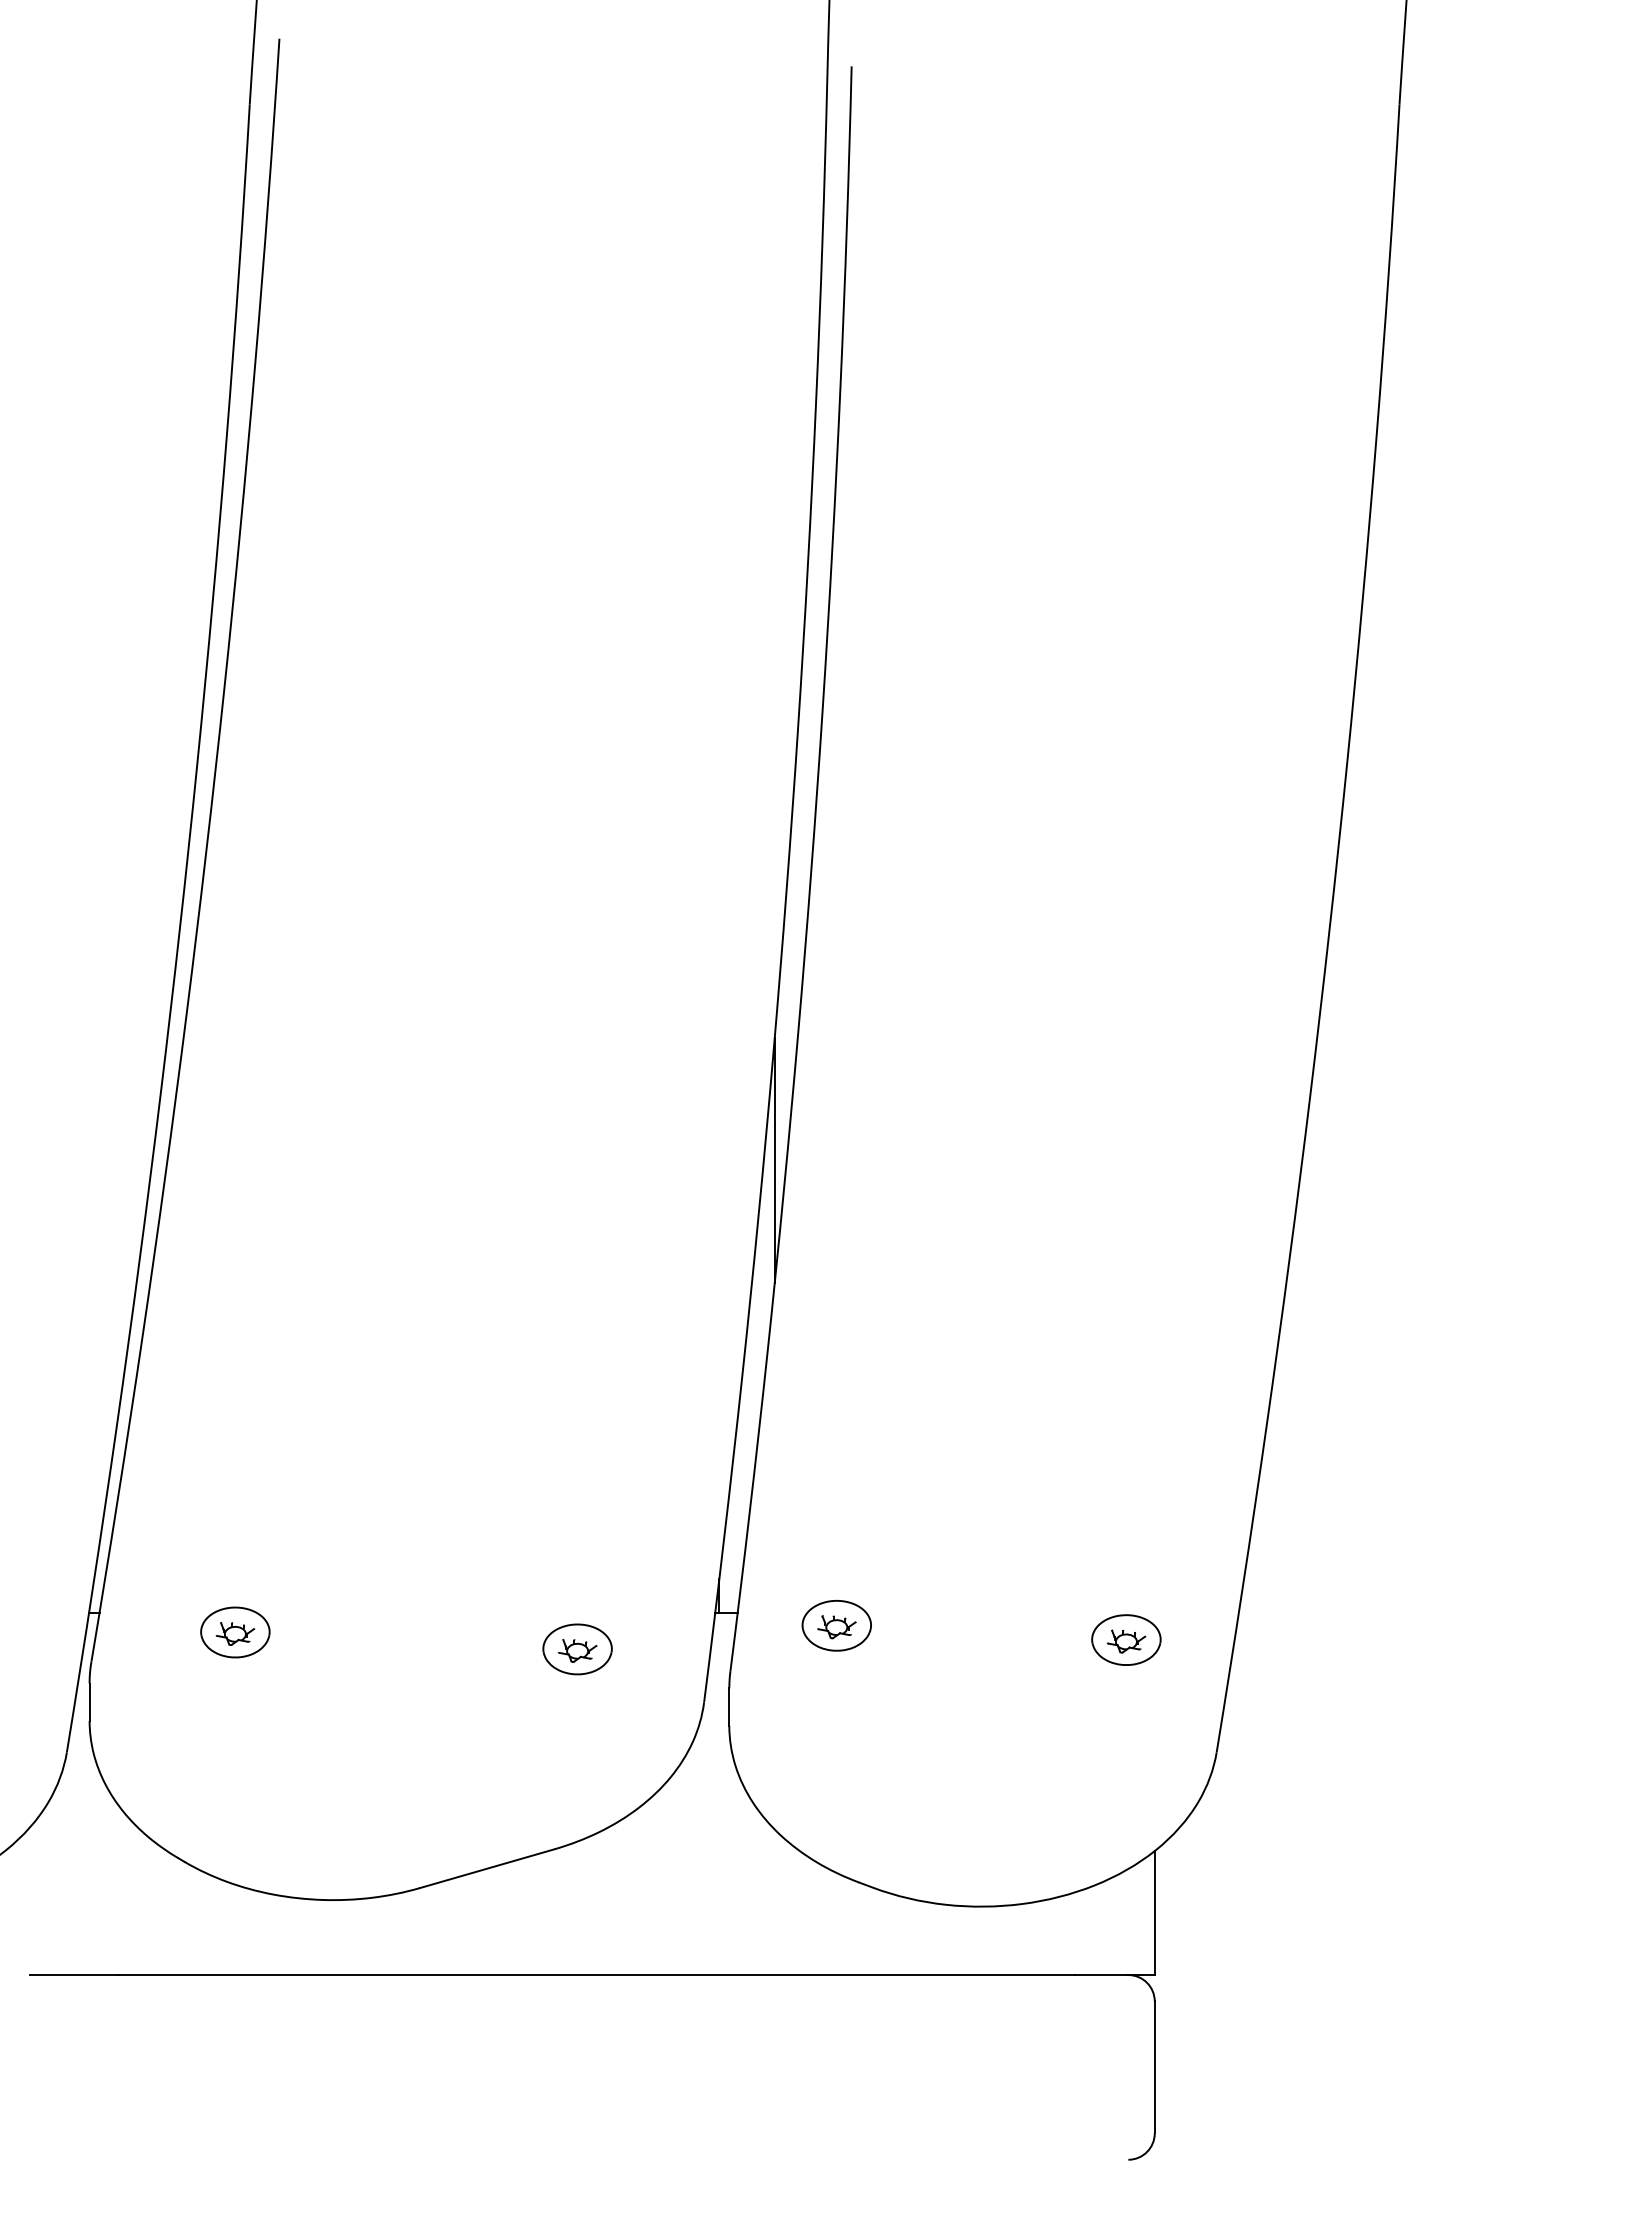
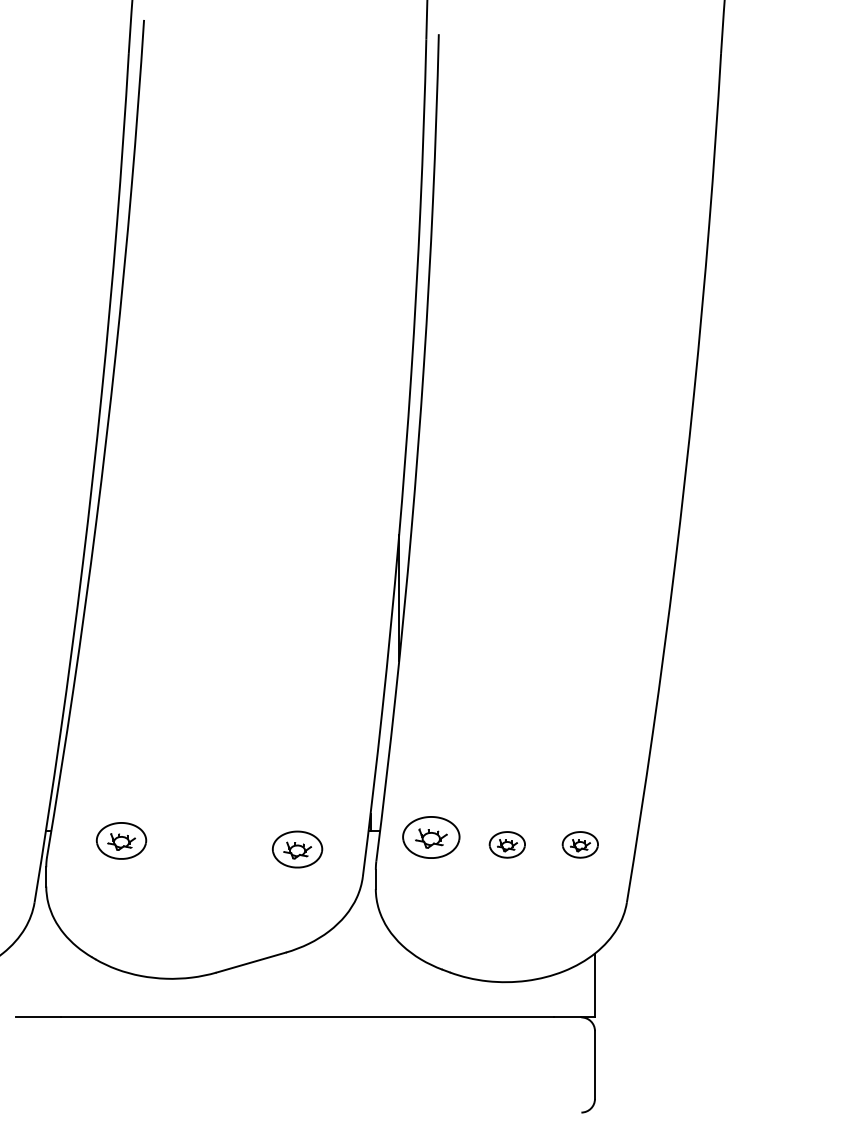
part: (835, 1625) -> (430, 837), size x1.6
part: (233, 1631) -> (120, 840), size x1.4
part: (983, 1639) -> (506, 844), added
part: (577, 1649) -> (297, 849), size x1.4

